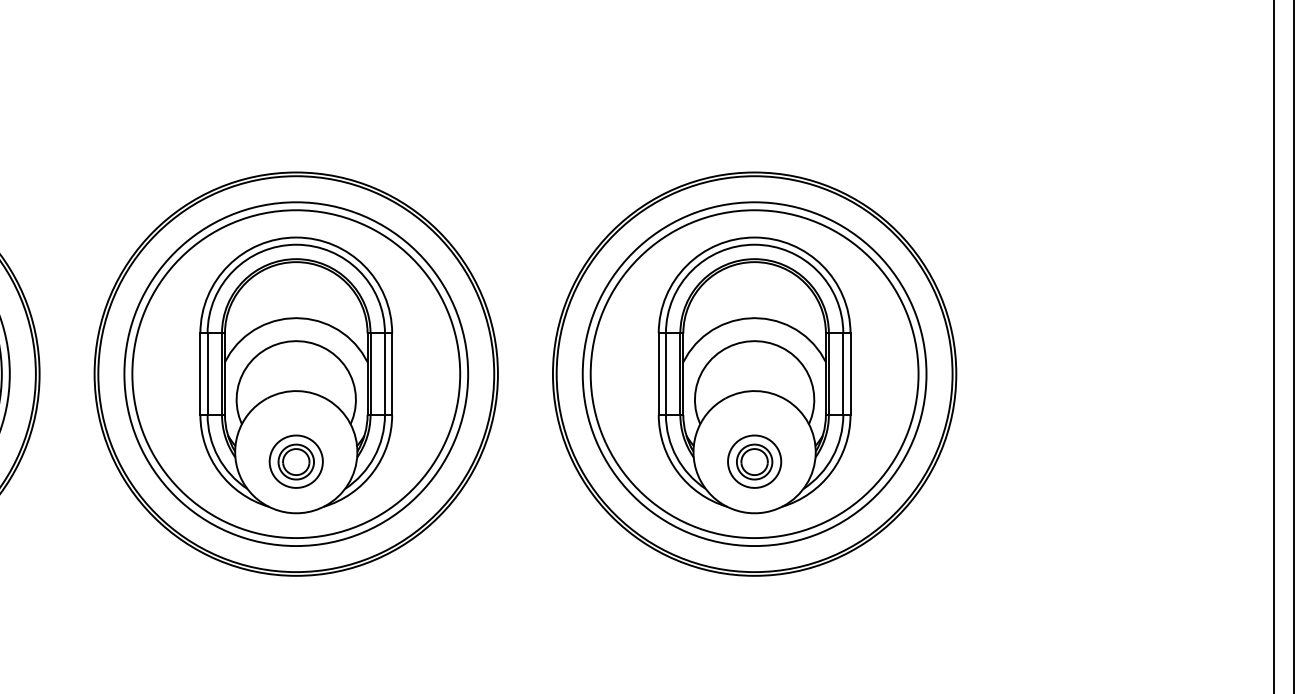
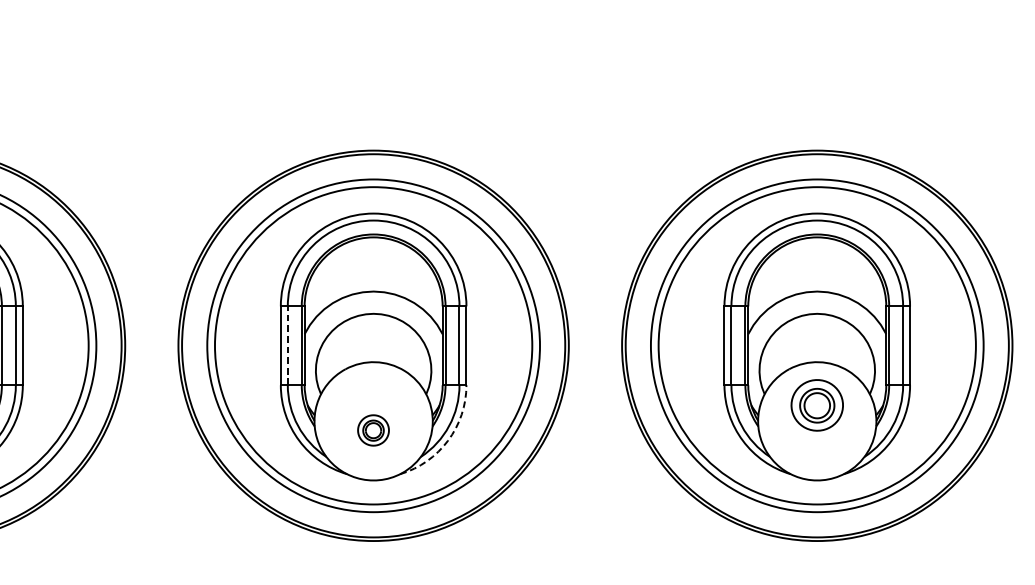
line: (207, 374) -> (287, 346), solid -> dashed
part: (295, 461) -> (372, 430), size x0.6
part: (754, 461) -> (817, 405), moved
arc: (373, 472) -> (448, 440), solid -> dashed

